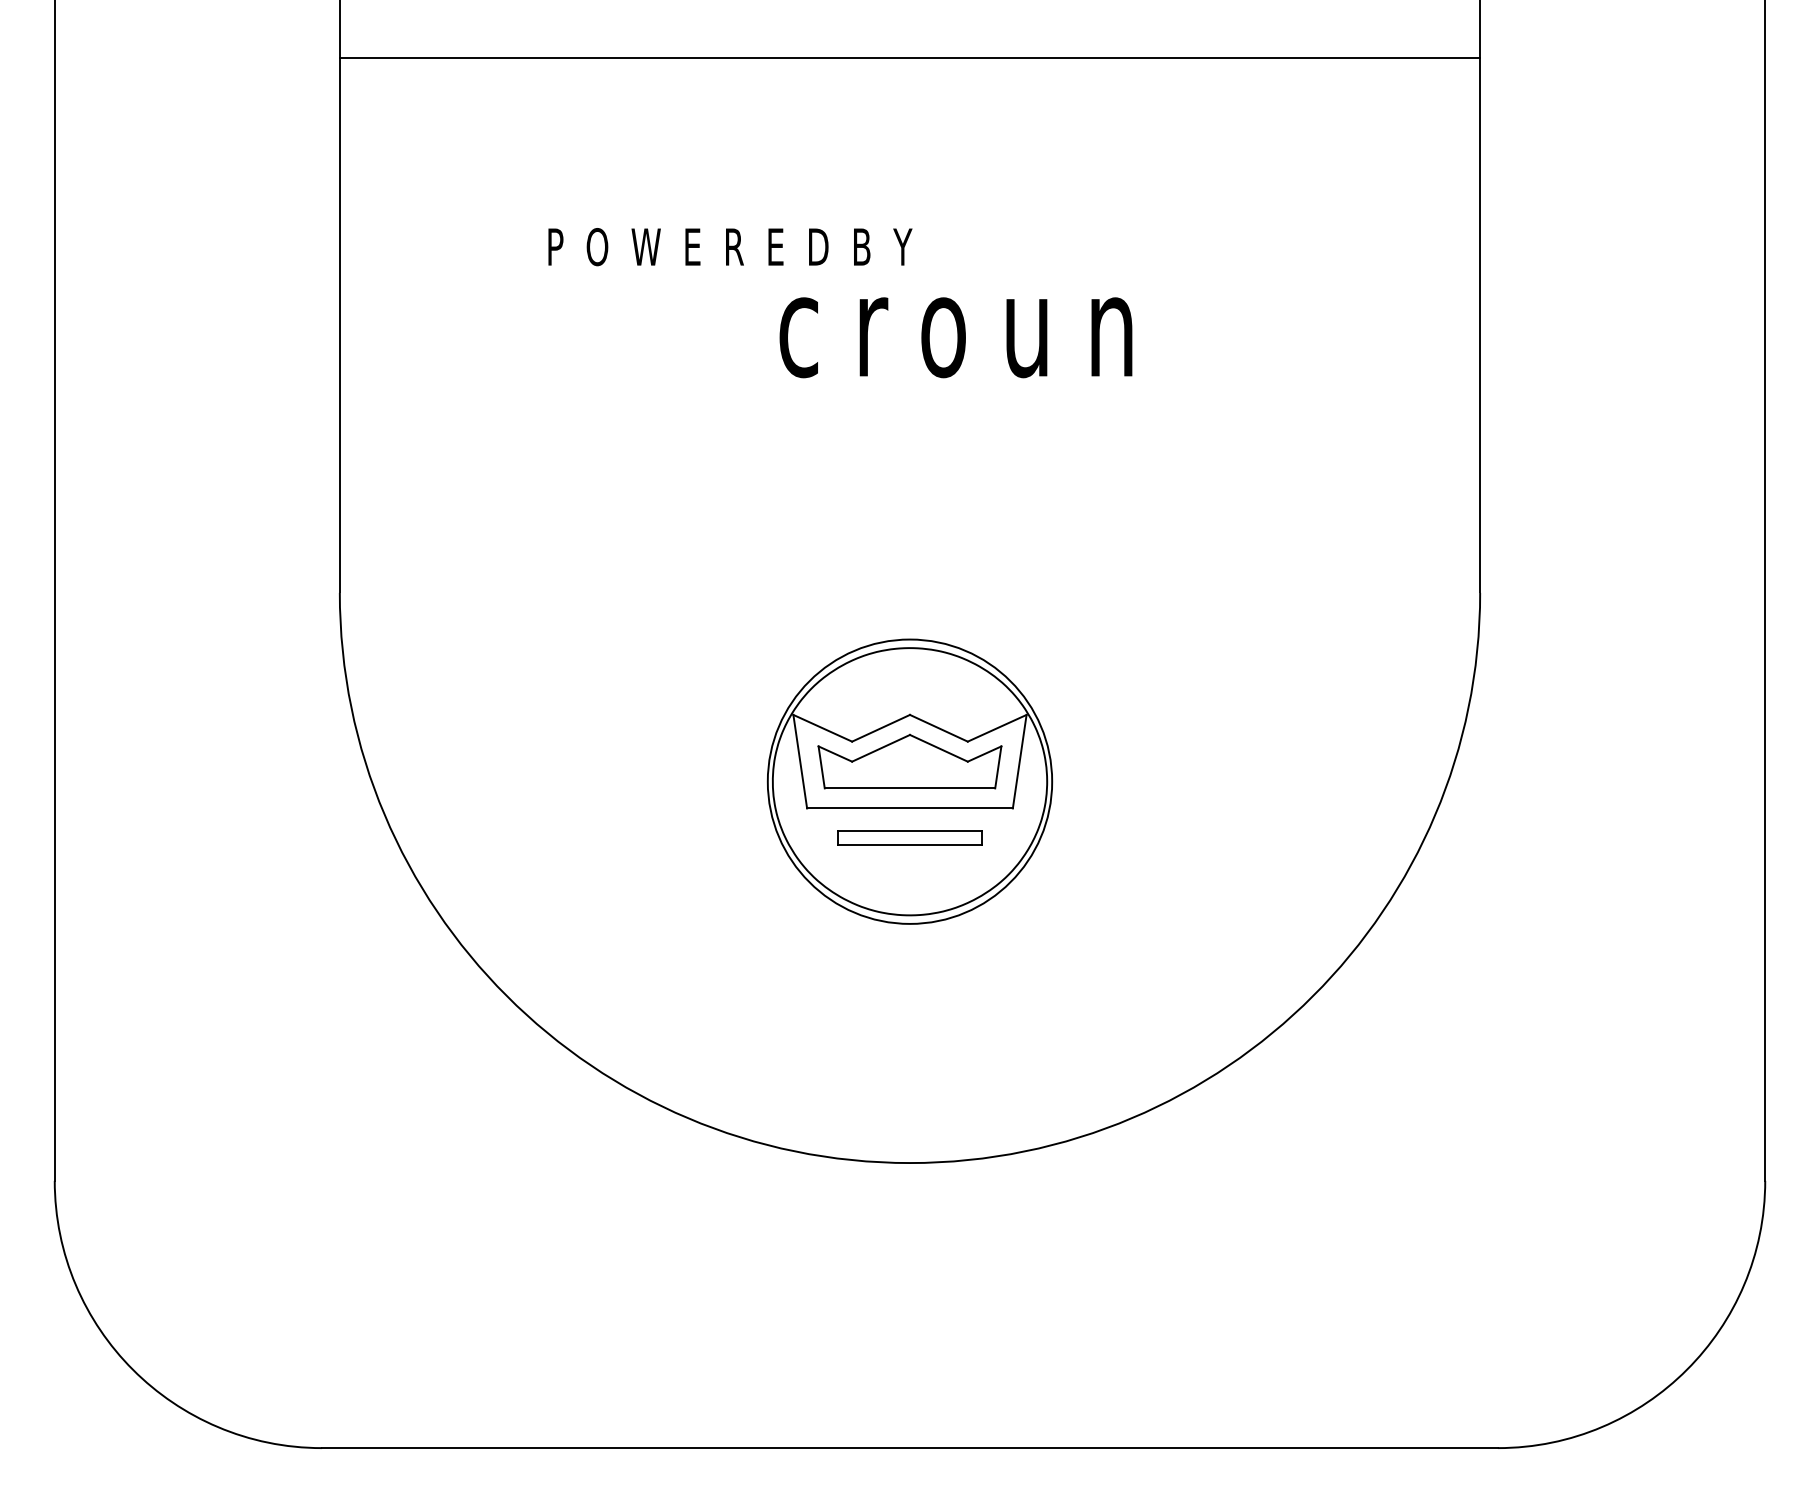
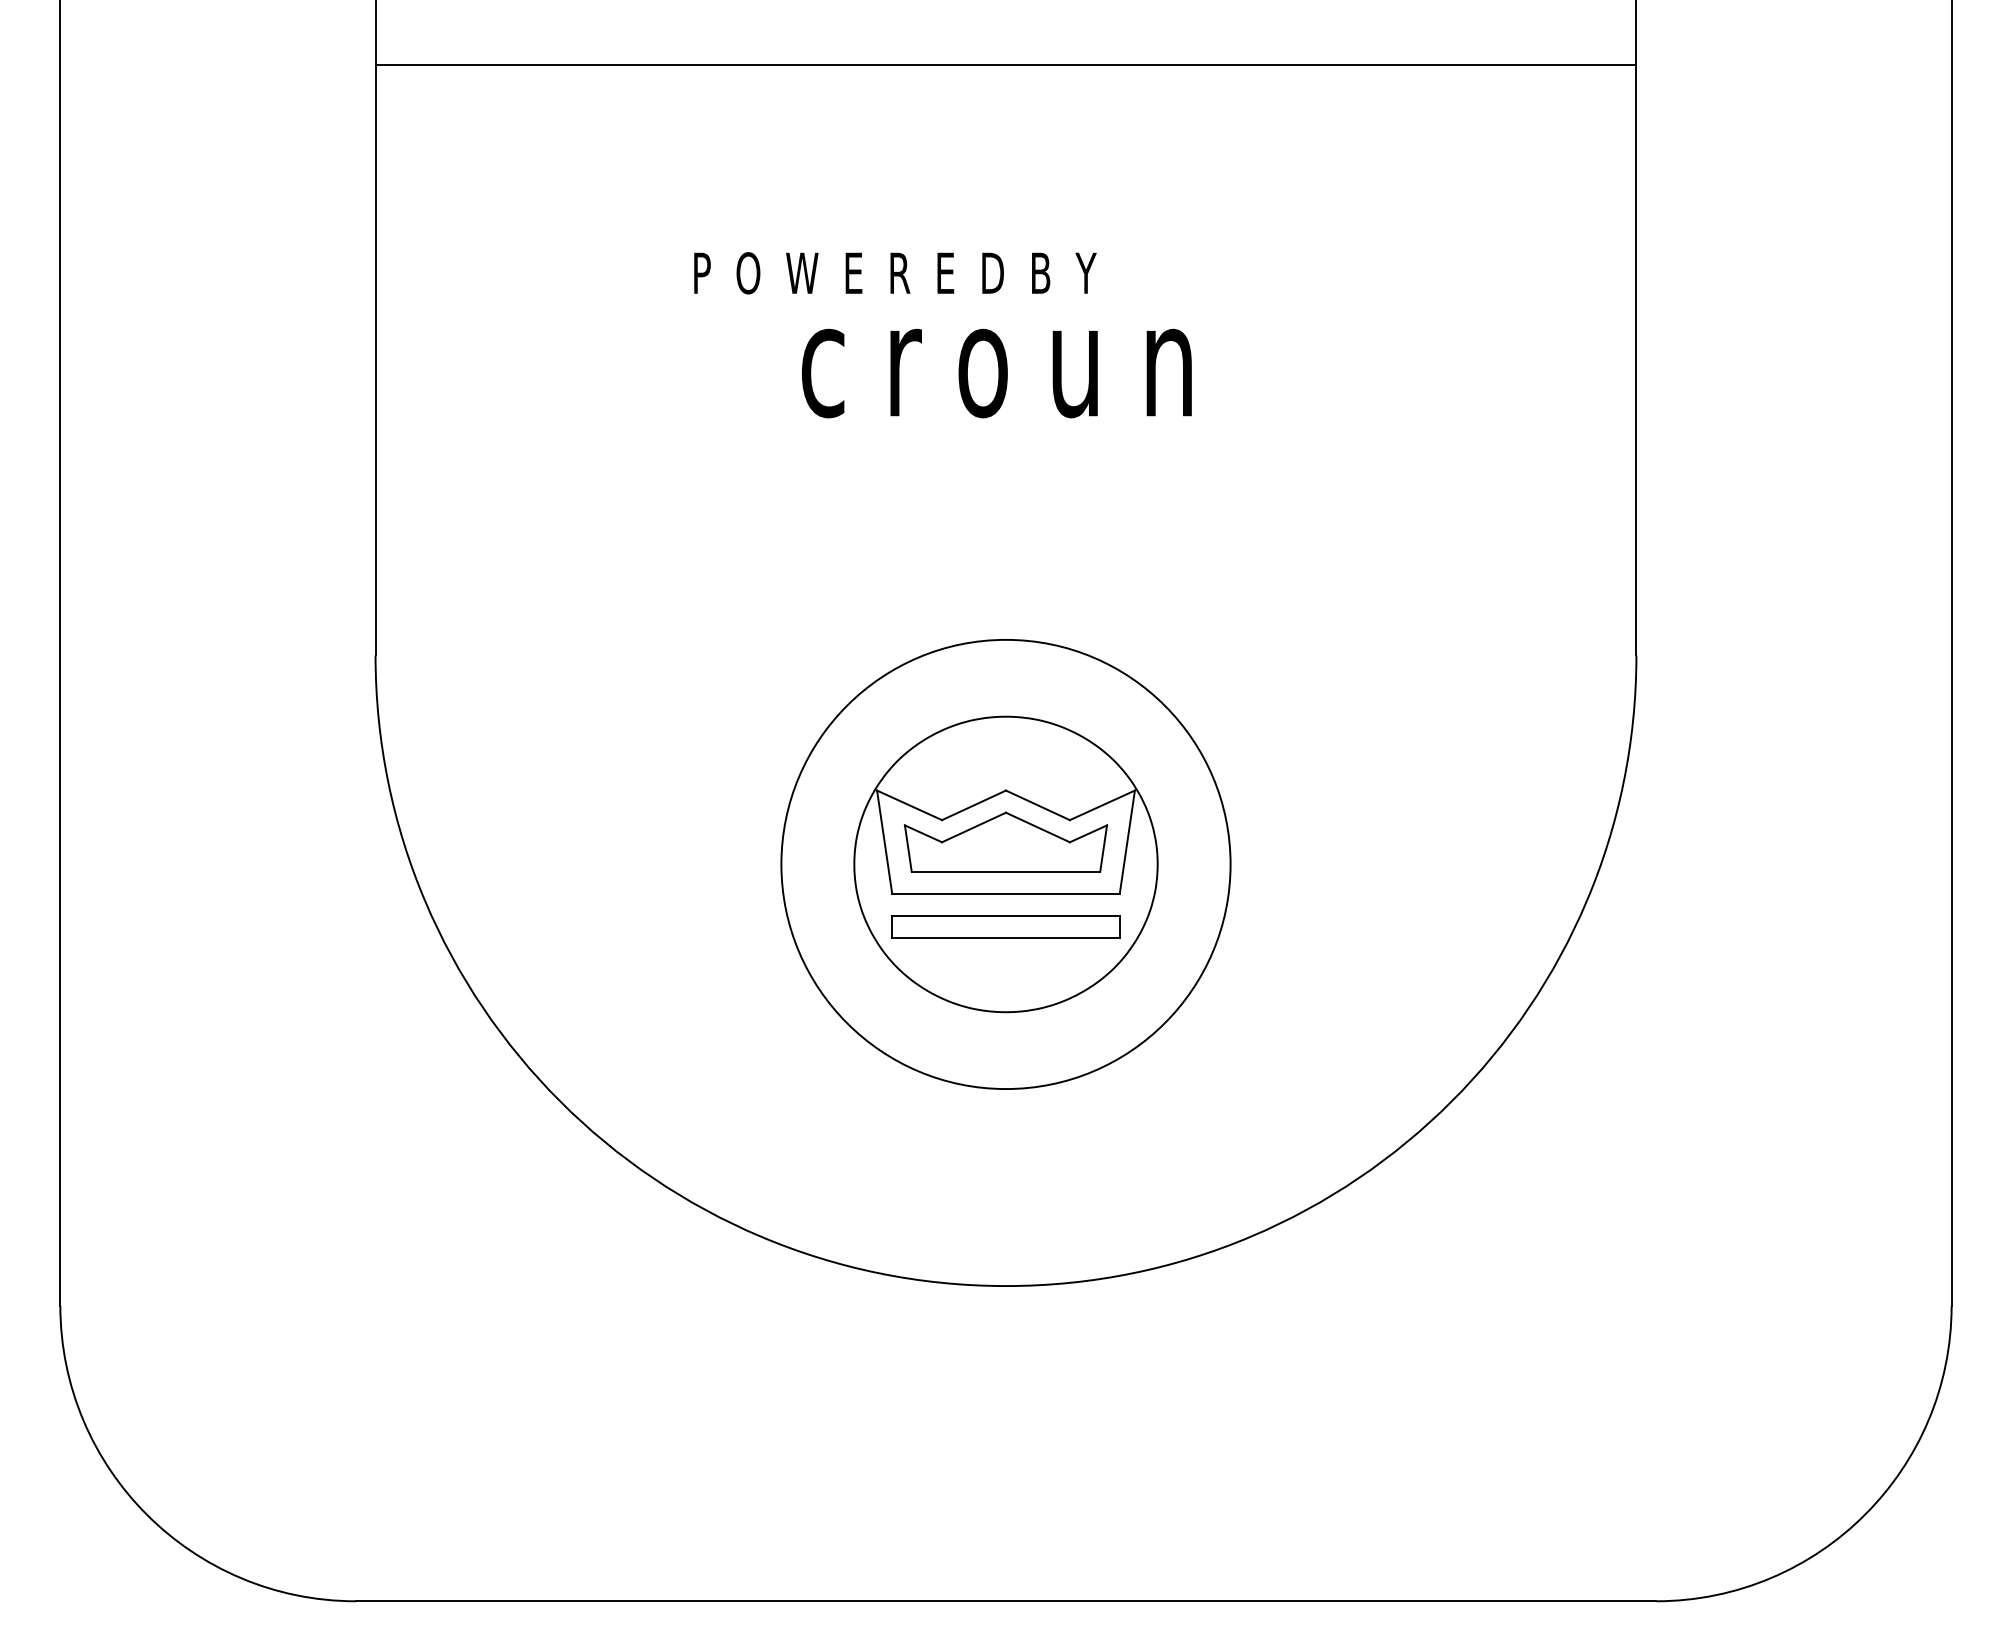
text: (730, 247) -> (895, 273), moved
text: (955, 337) -> (996, 373), moved
circle: (909, 781) -> (1005, 864), size x1.43
part: (909, 837) -> (1005, 926), size x1.43

